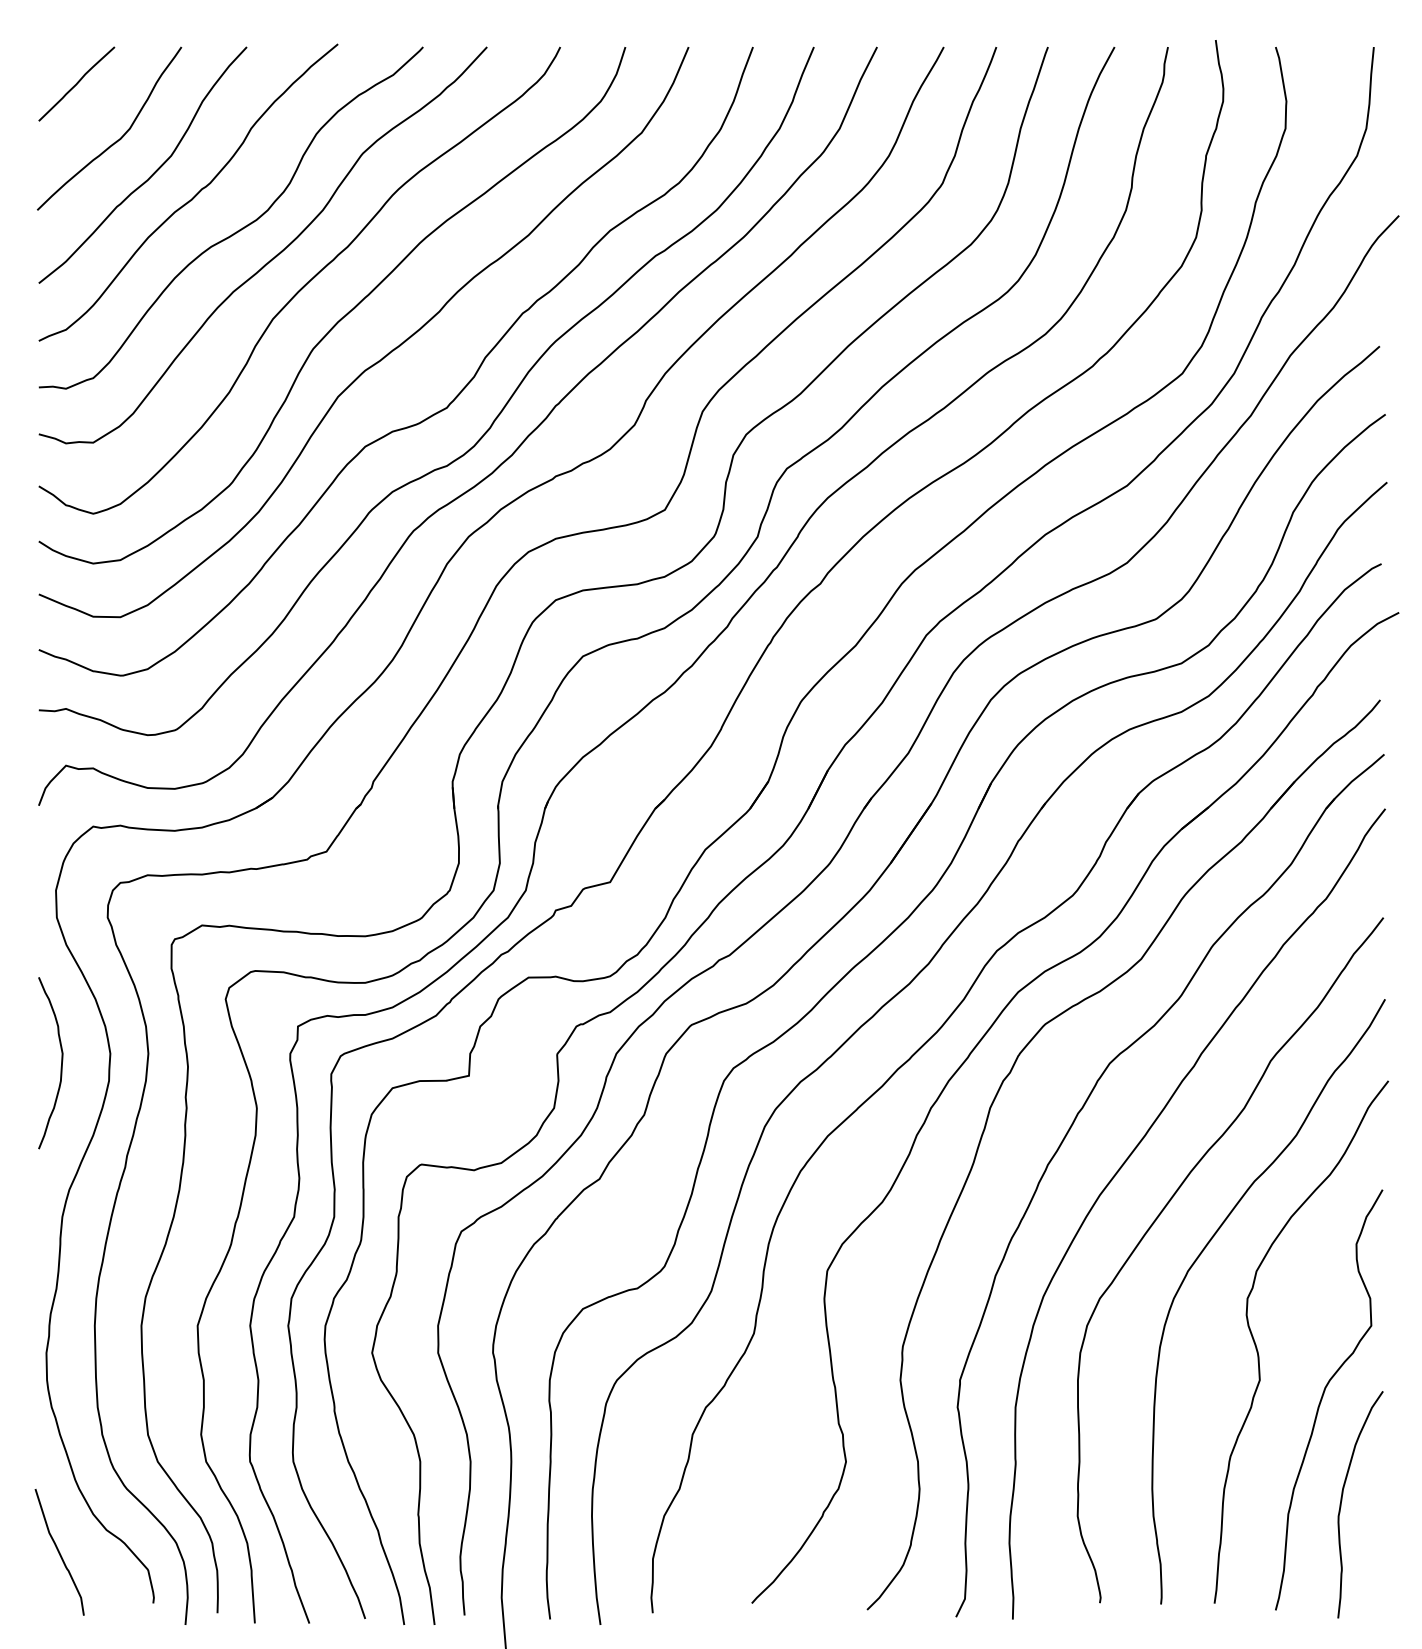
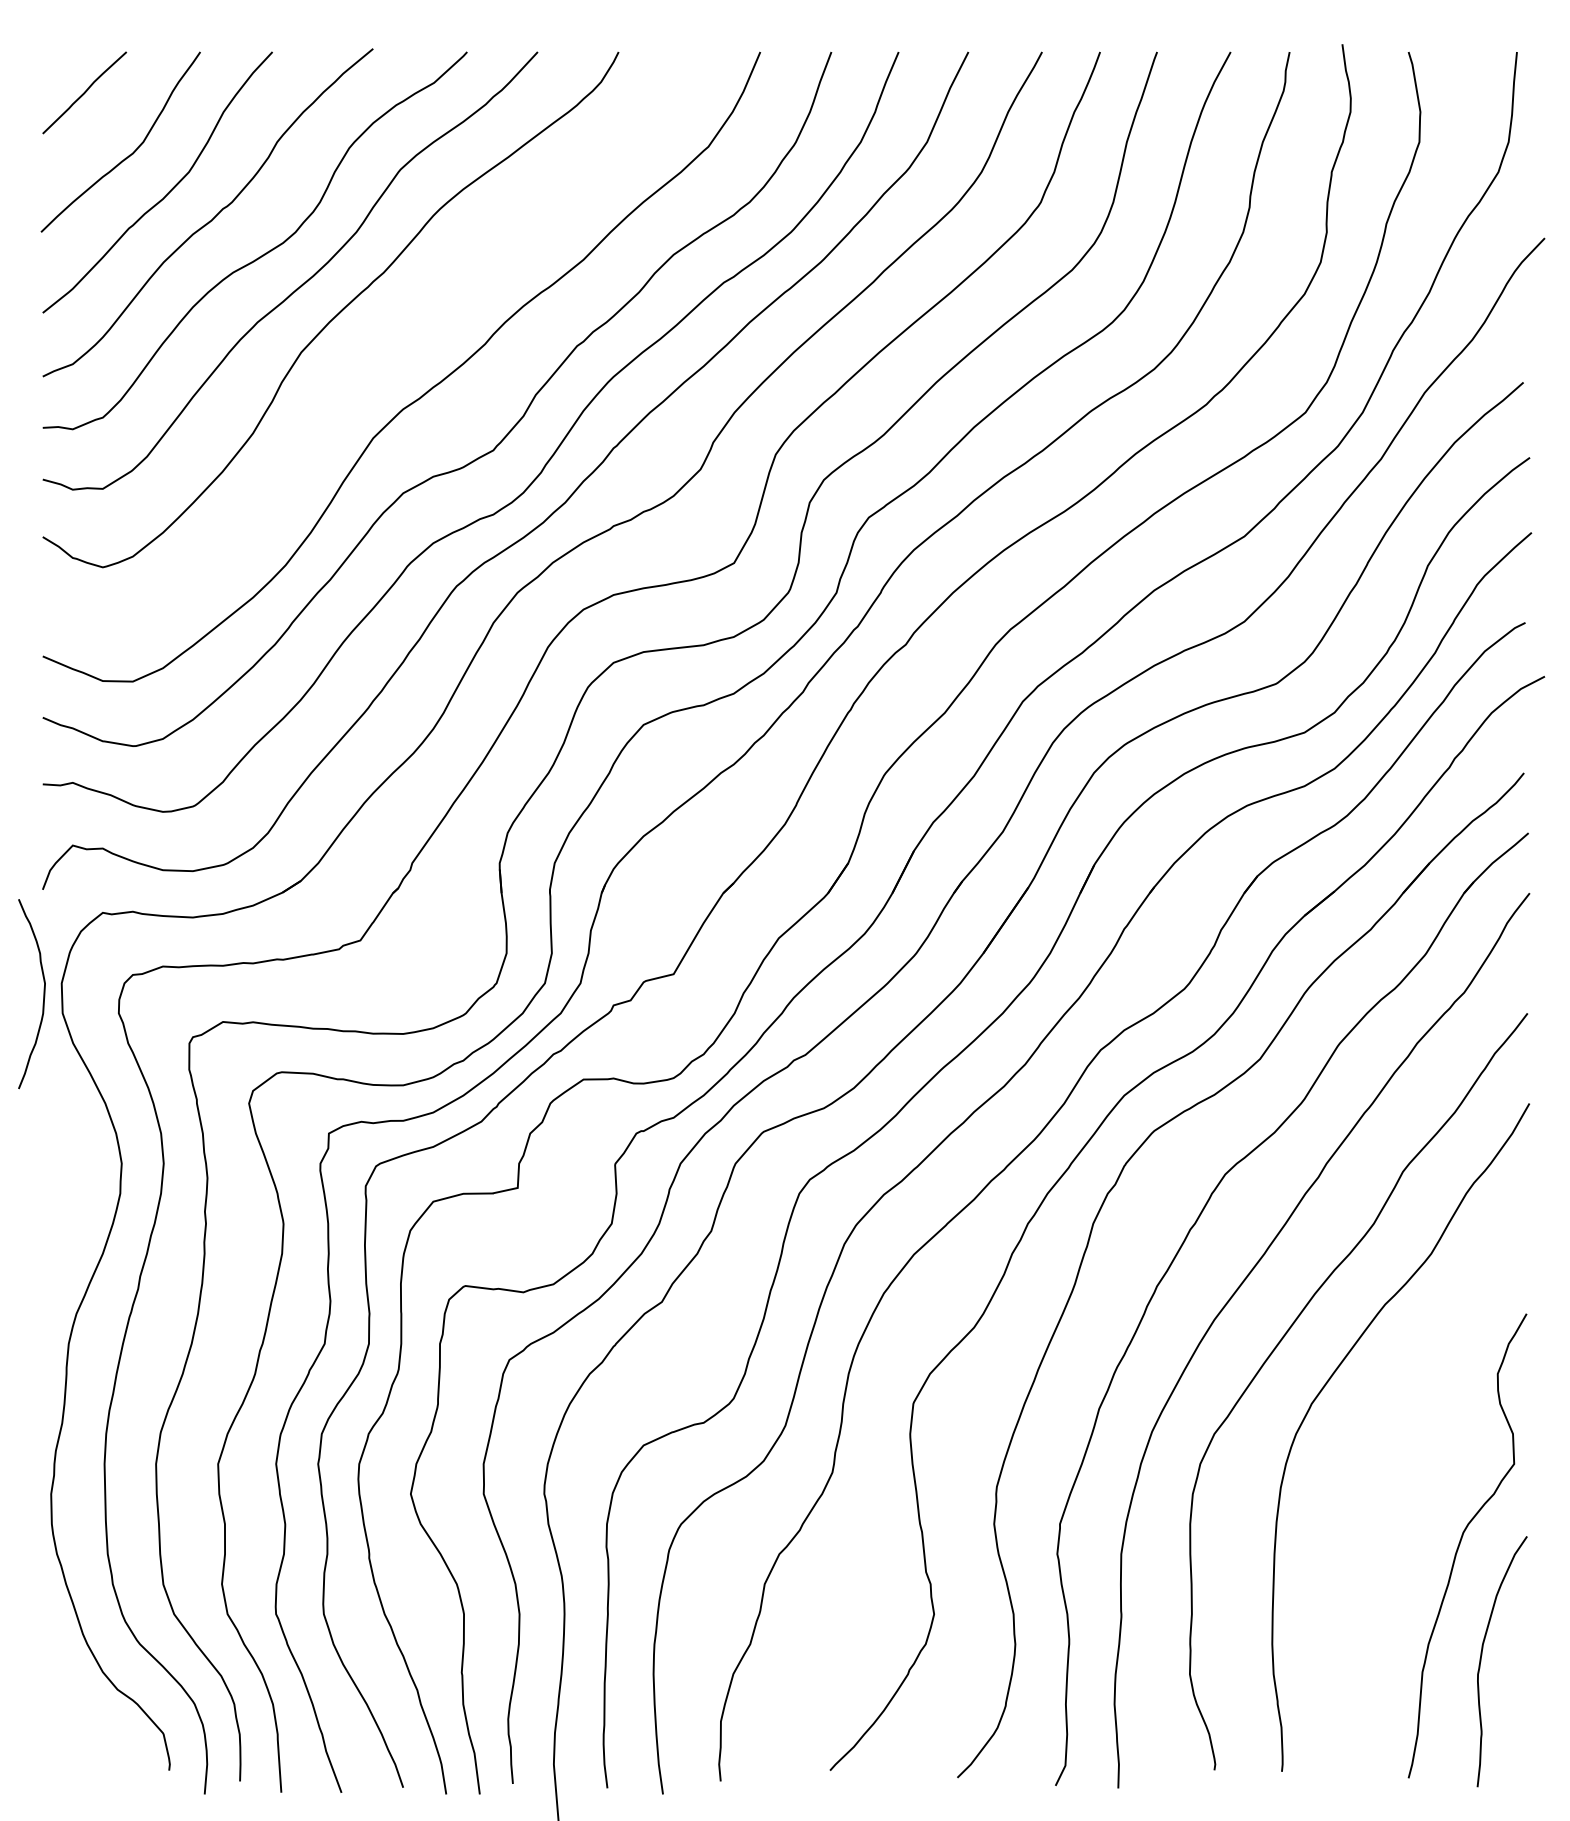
curve: (342, 316) -> (378, 349), removed
curve: (61, 1063) -> (43, 994), moved
curve: (1258, 1351) -> (1389, 1492), removed
curve: (59, 1552) -> (65, 1714), removed

